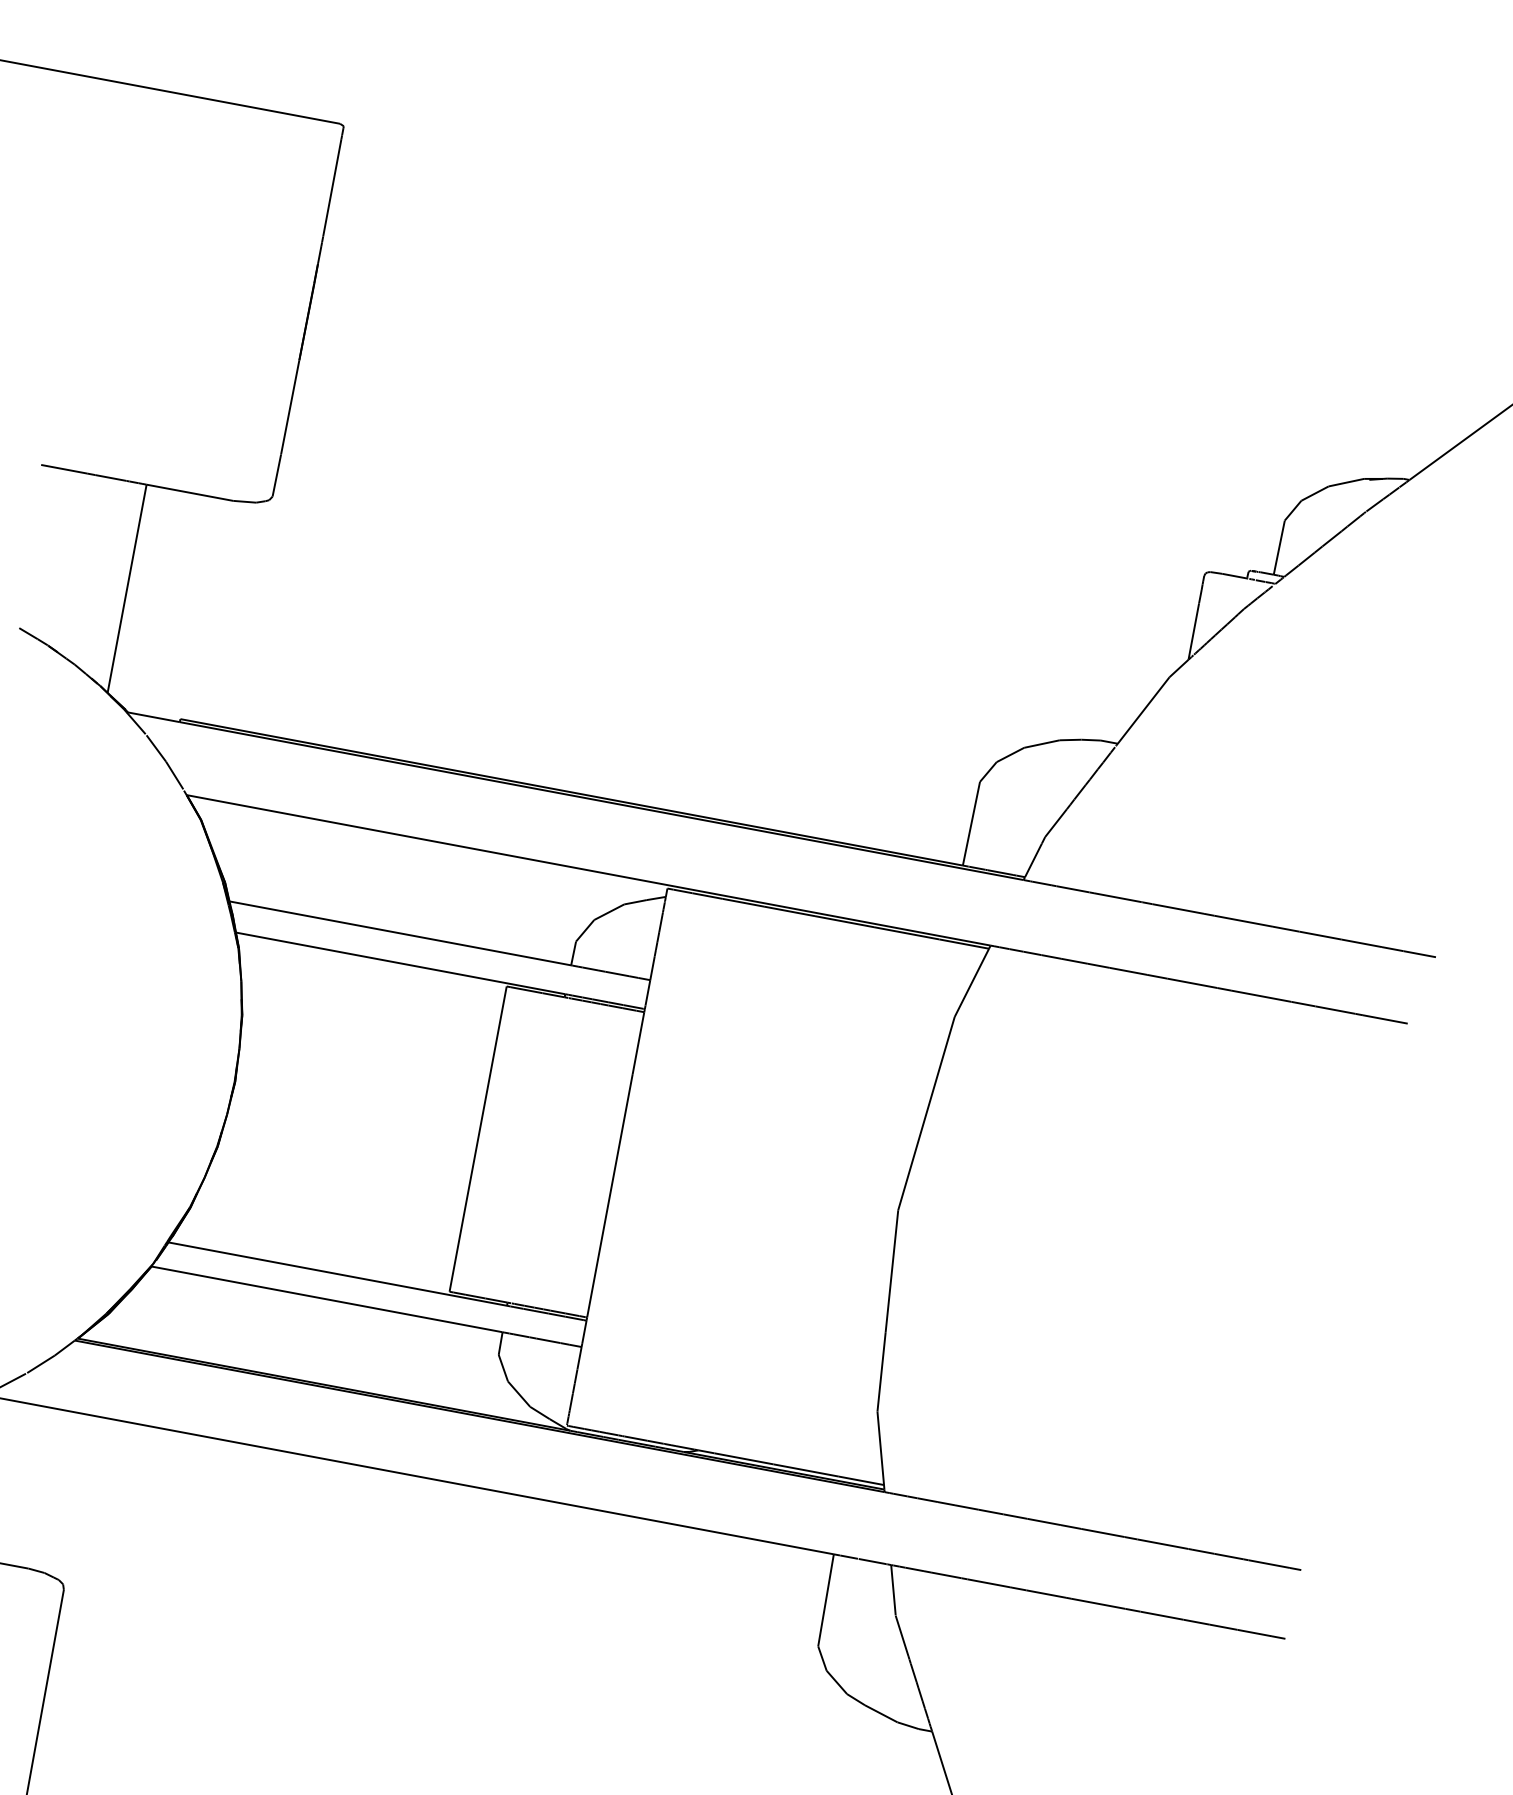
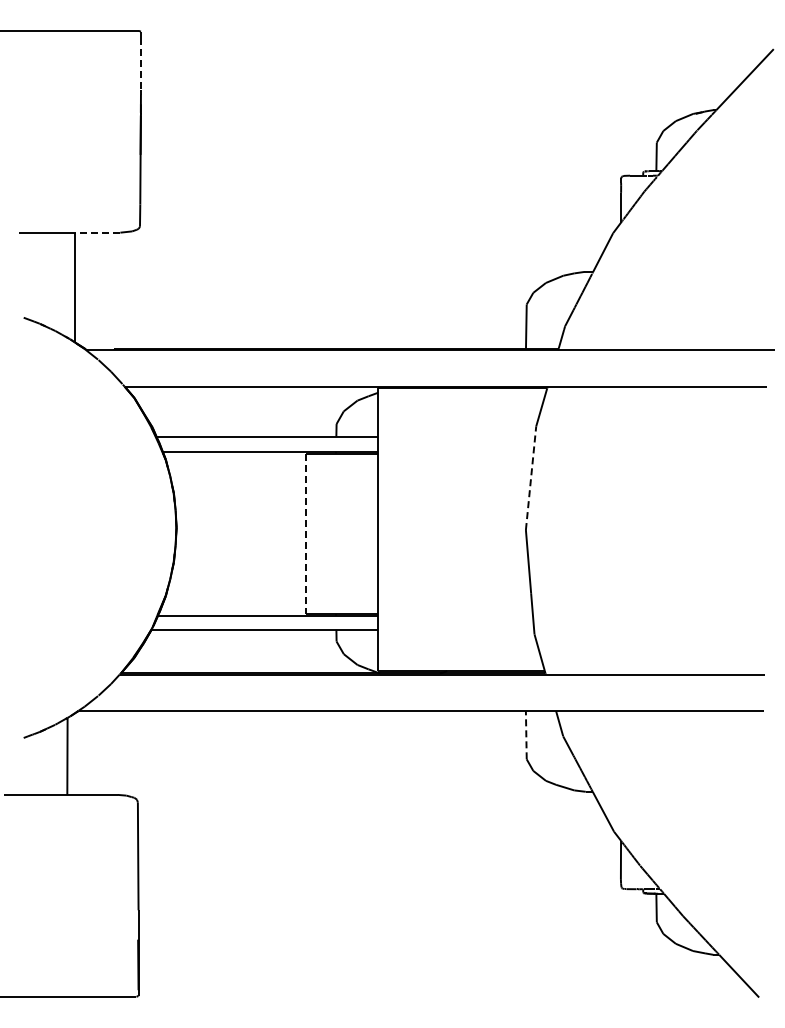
line: (331, 188) -> (140, 64), solid -> dashed
line: (189, 492) -> (97, 232), solid -> dashed
line: (927, 1112) -> (531, 477), solid -> dashed
line: (477, 1140) -> (305, 534), solid -> dashed
line: (826, 1599) -> (526, 734), solid -> dashed

